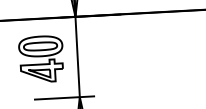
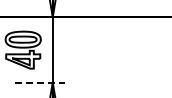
line: (64, 97) -> (40, 82), solid -> dashed

